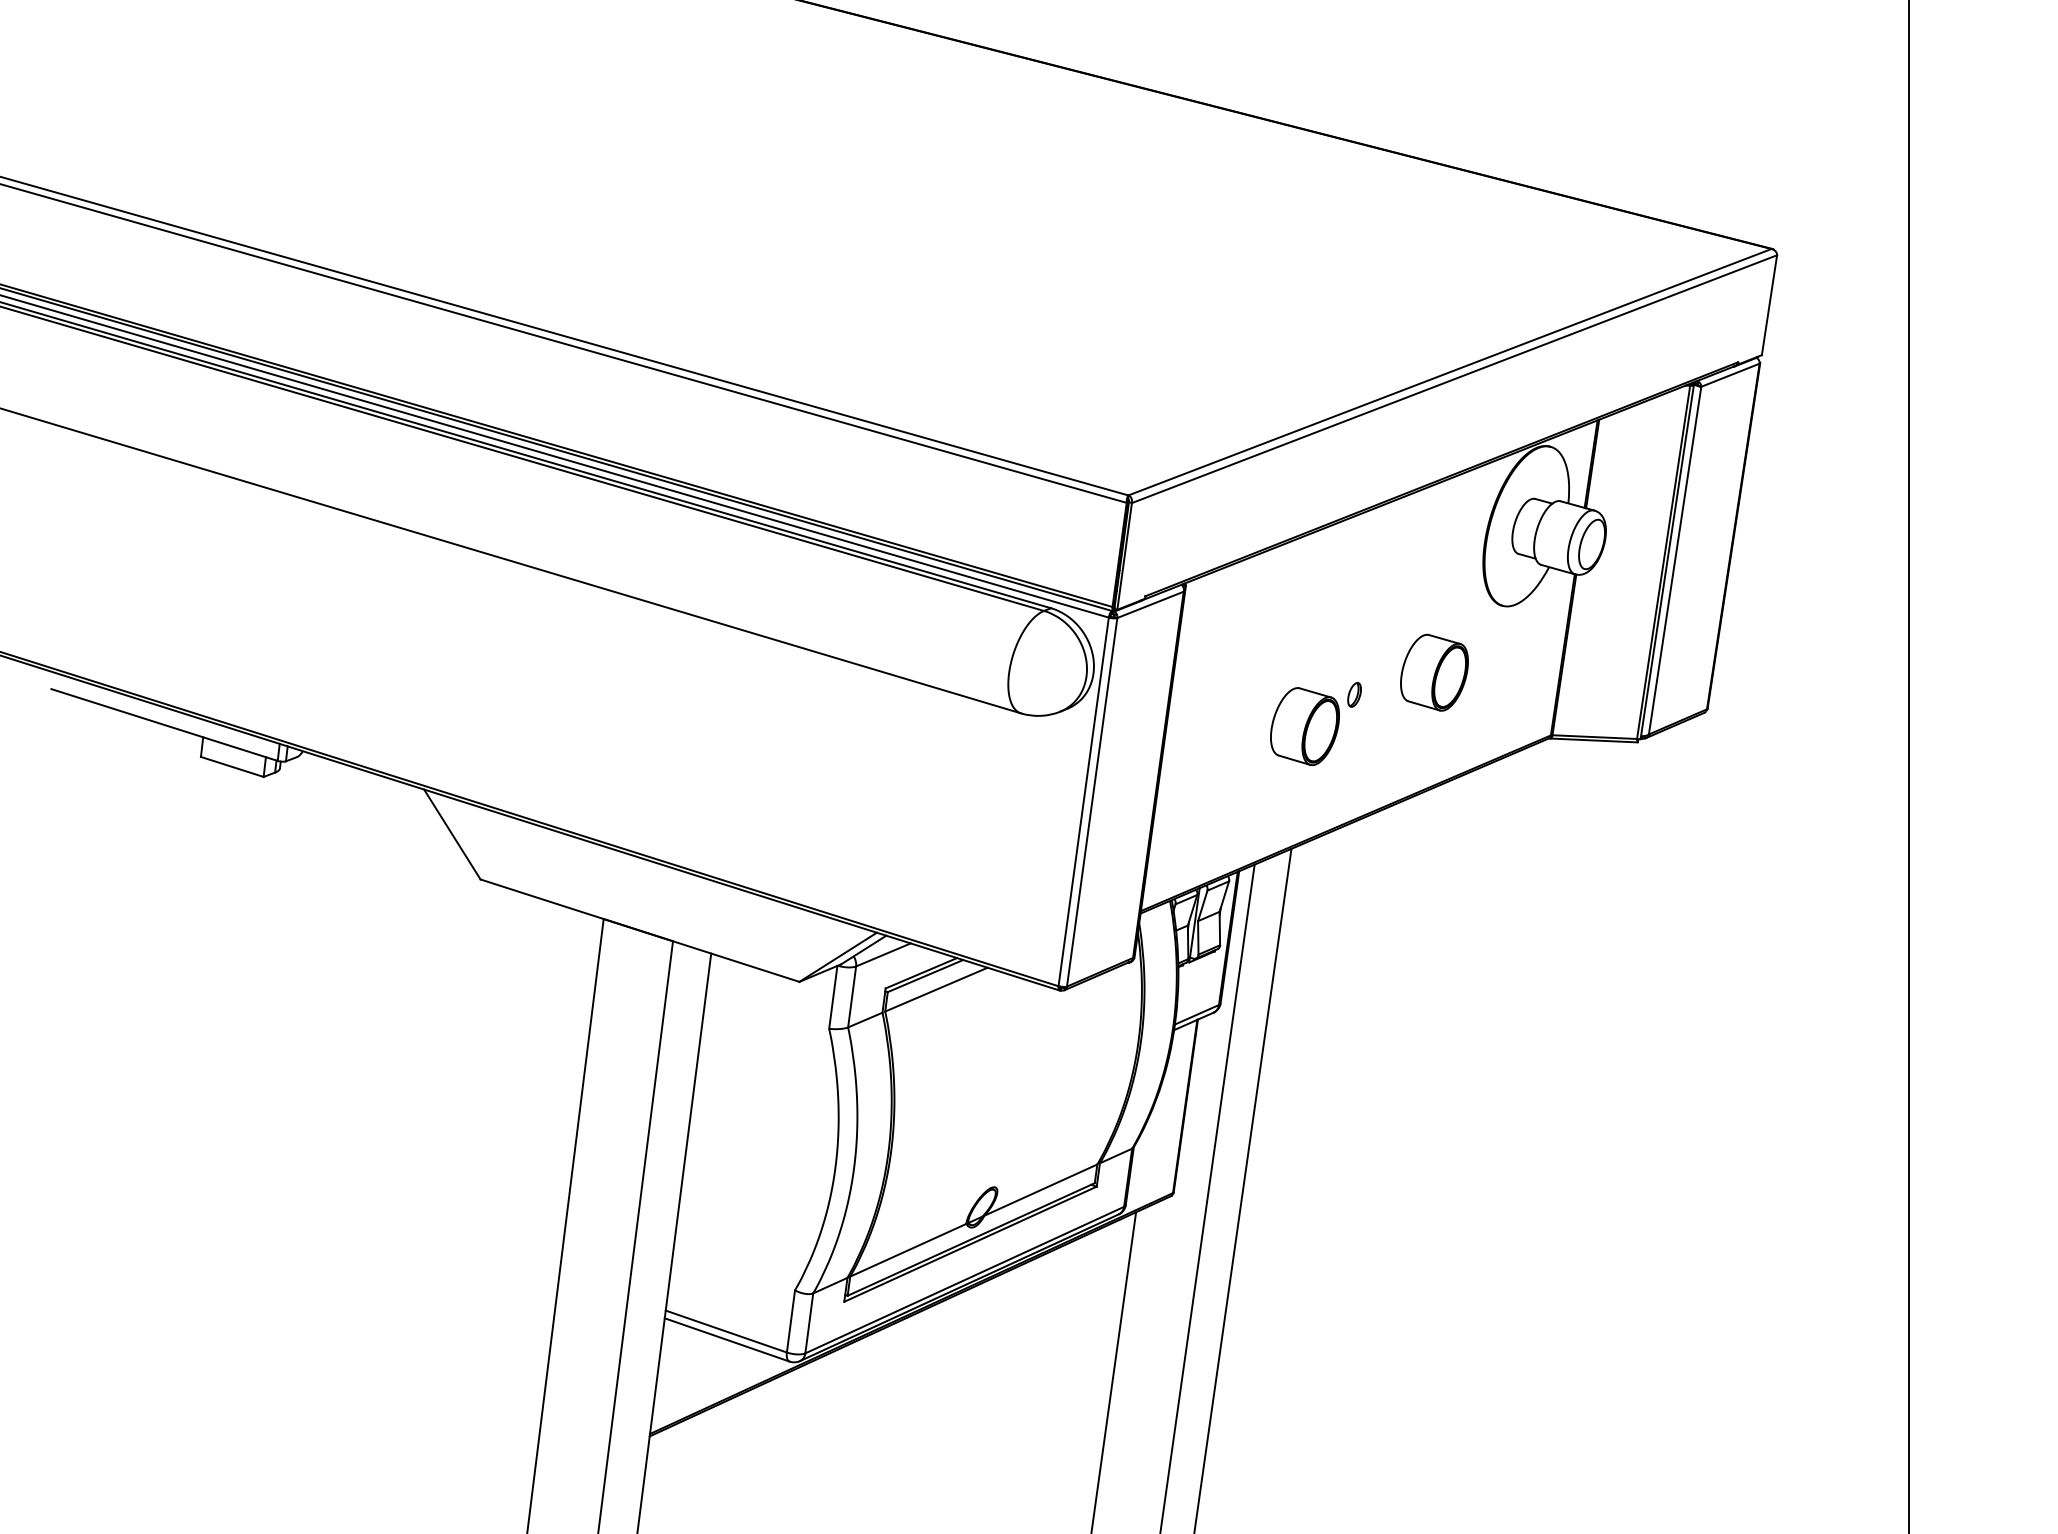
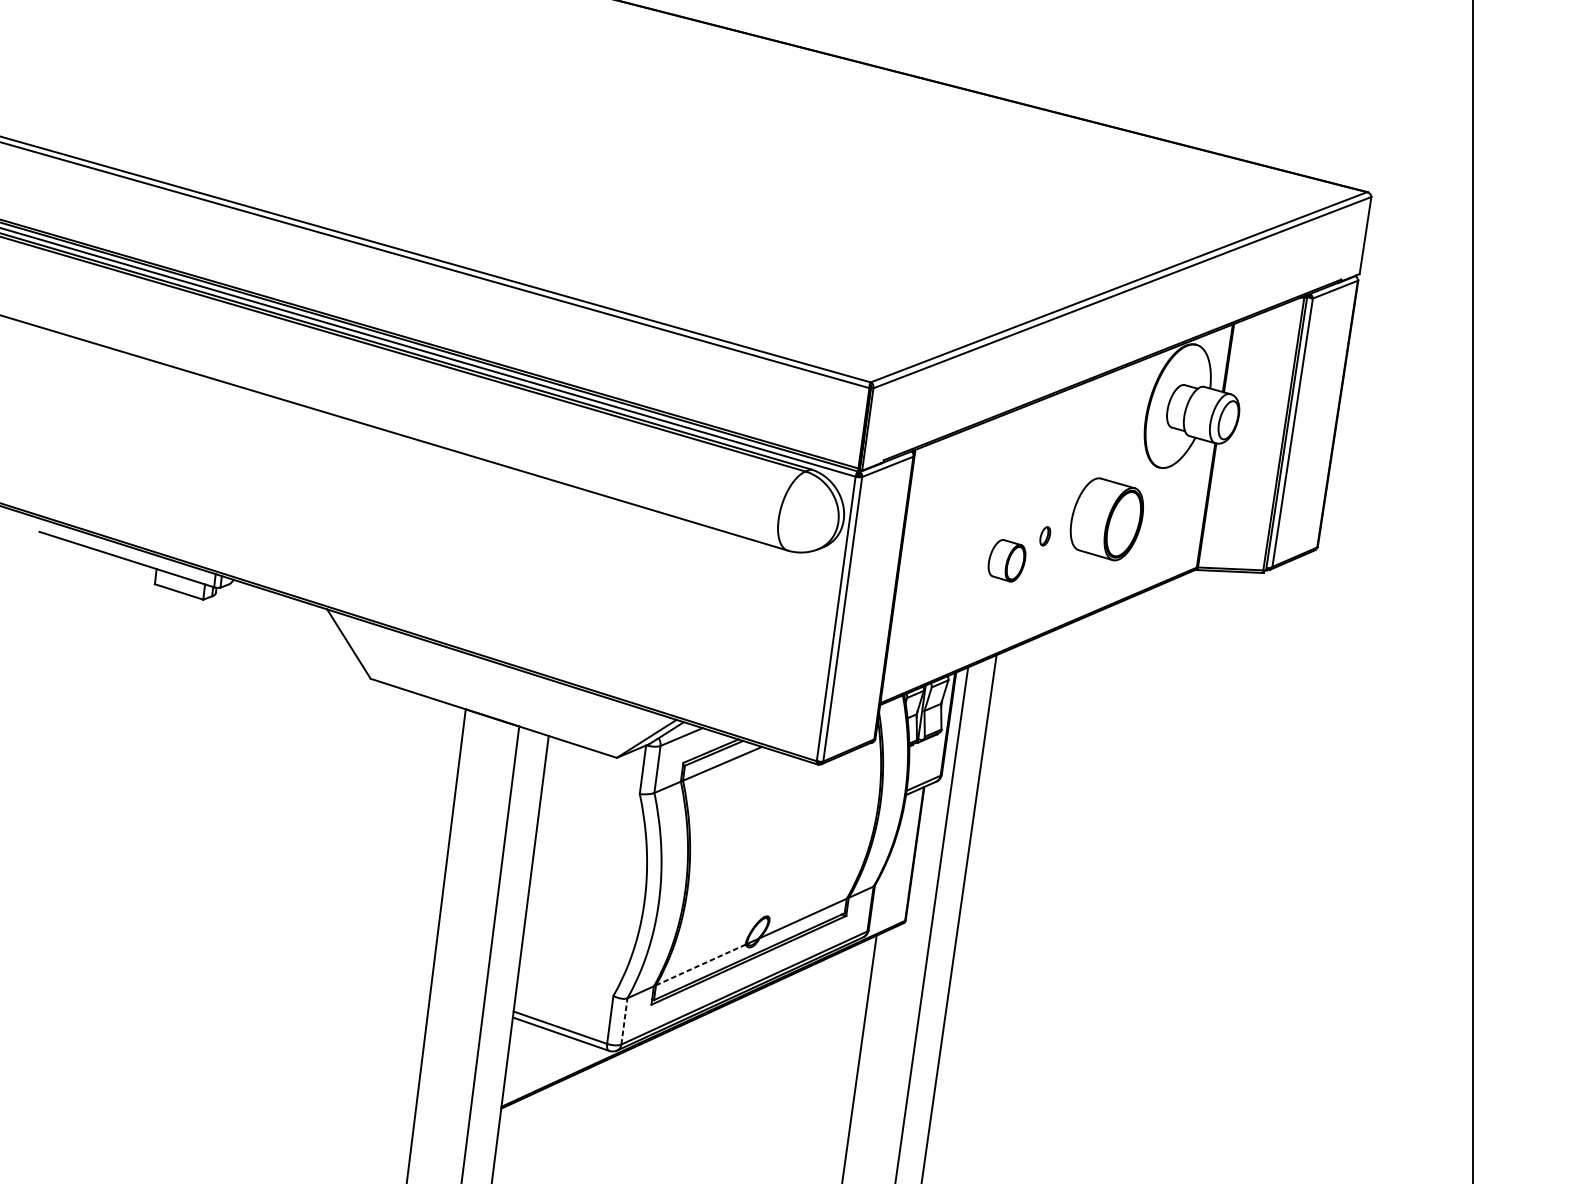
part: (1434, 672) -> (1106, 519), size x1.4
part: (1304, 726) -> (1006, 560), size x0.7
line: (908, 1250) -> (700, 965), solid -> dashed
line: (809, 1322) -> (624, 1020), solid -> dashed

